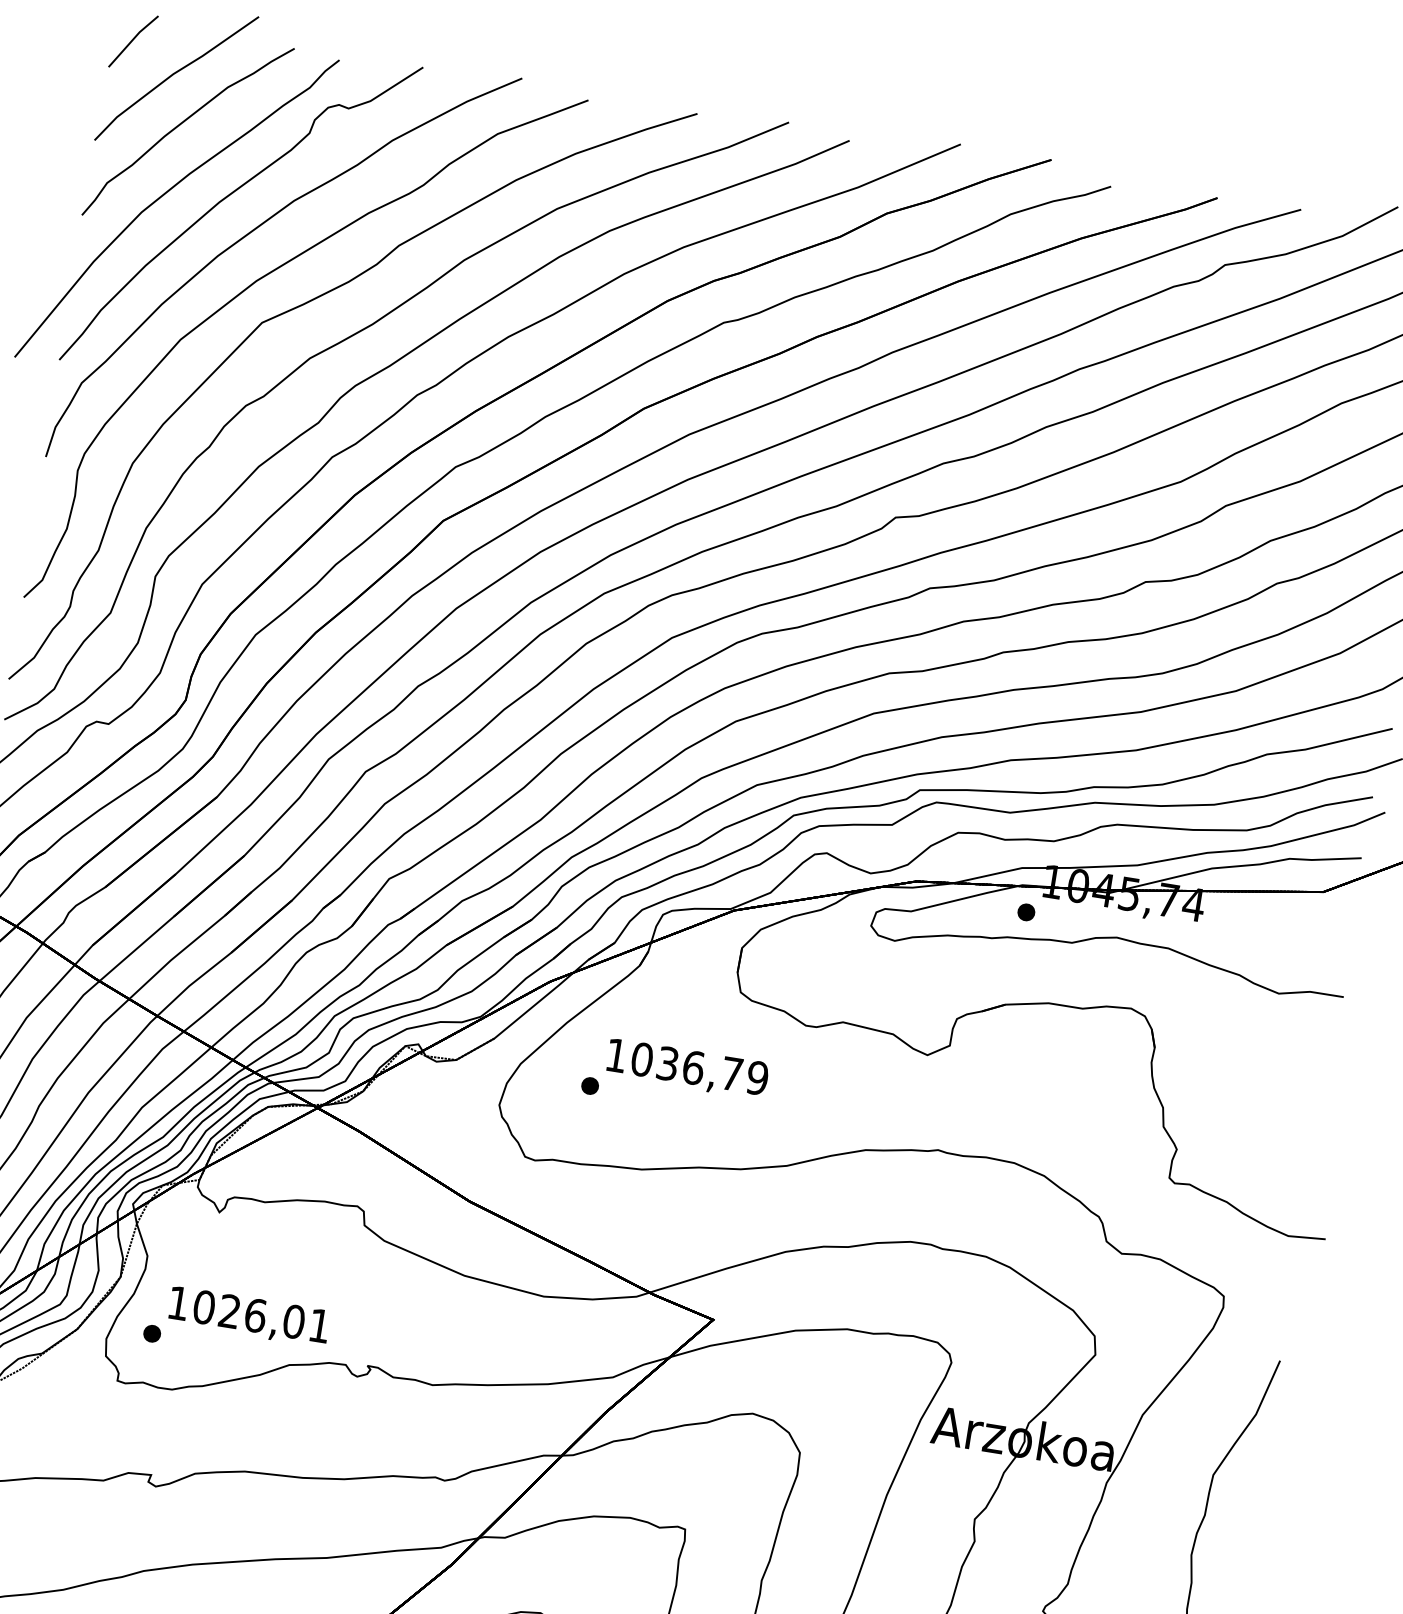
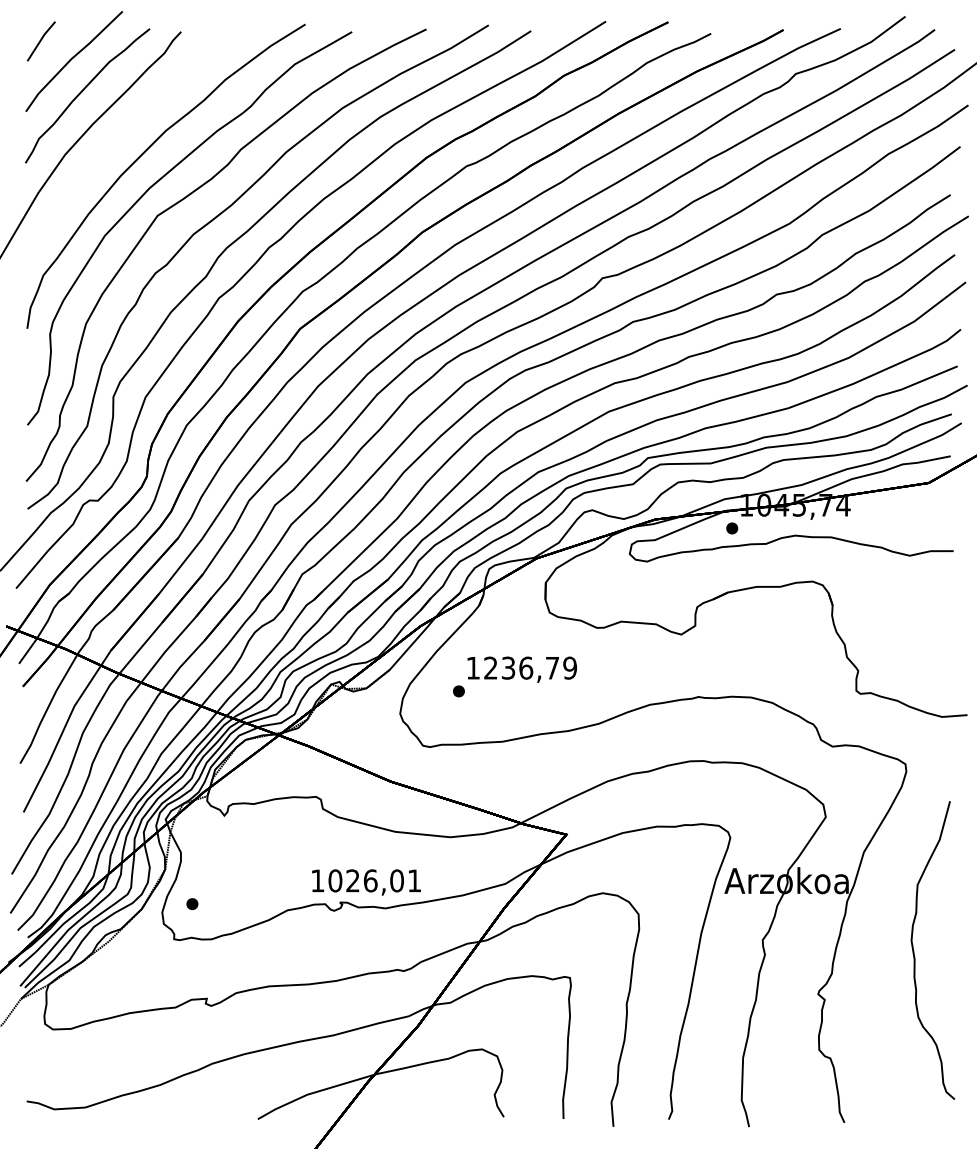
part: (229, 196) -> (122, 134), removed
text: (641, 1058) -> (490, 667), 1036,79 -> 1236,79
text: (249, 1316) -> (366, 882), moved

